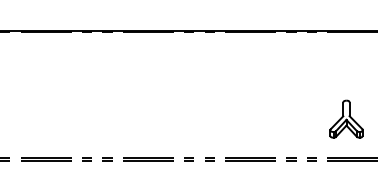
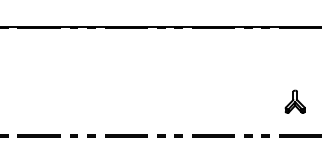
part: (346, 118) -> (295, 101), size x0.7

